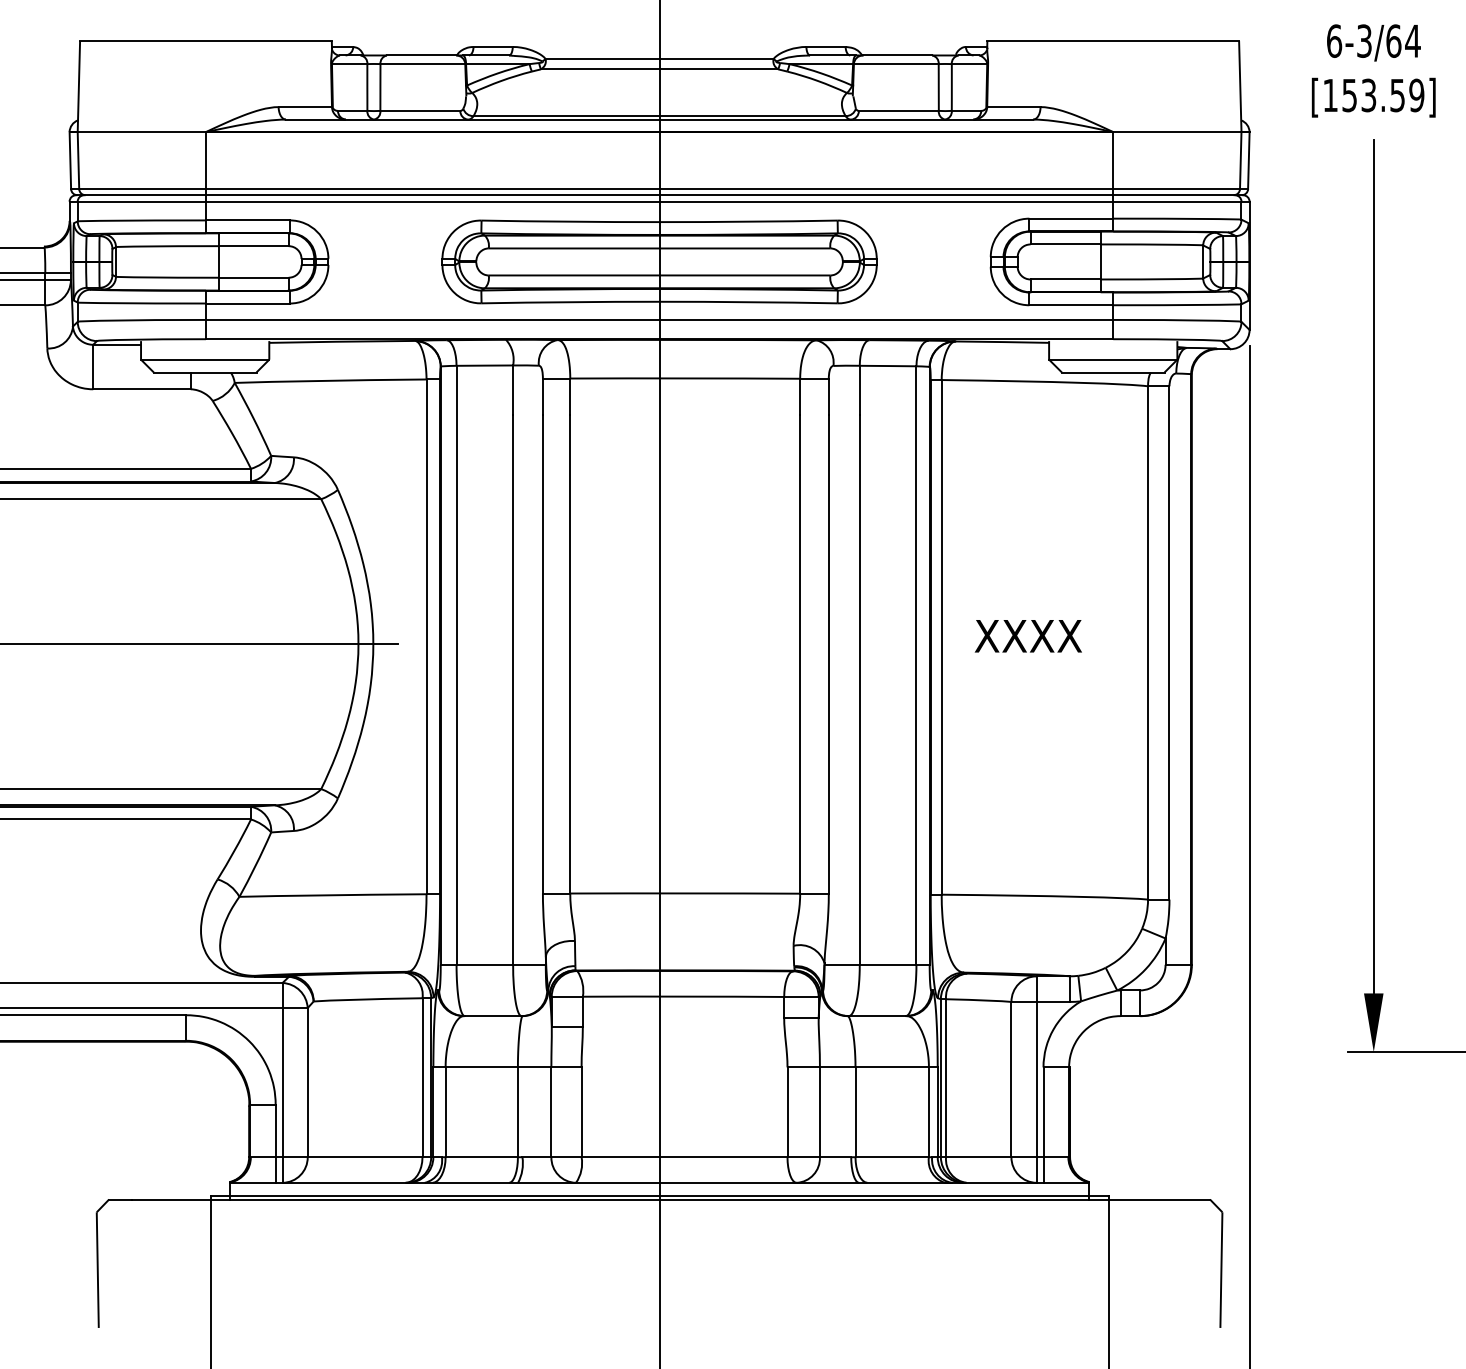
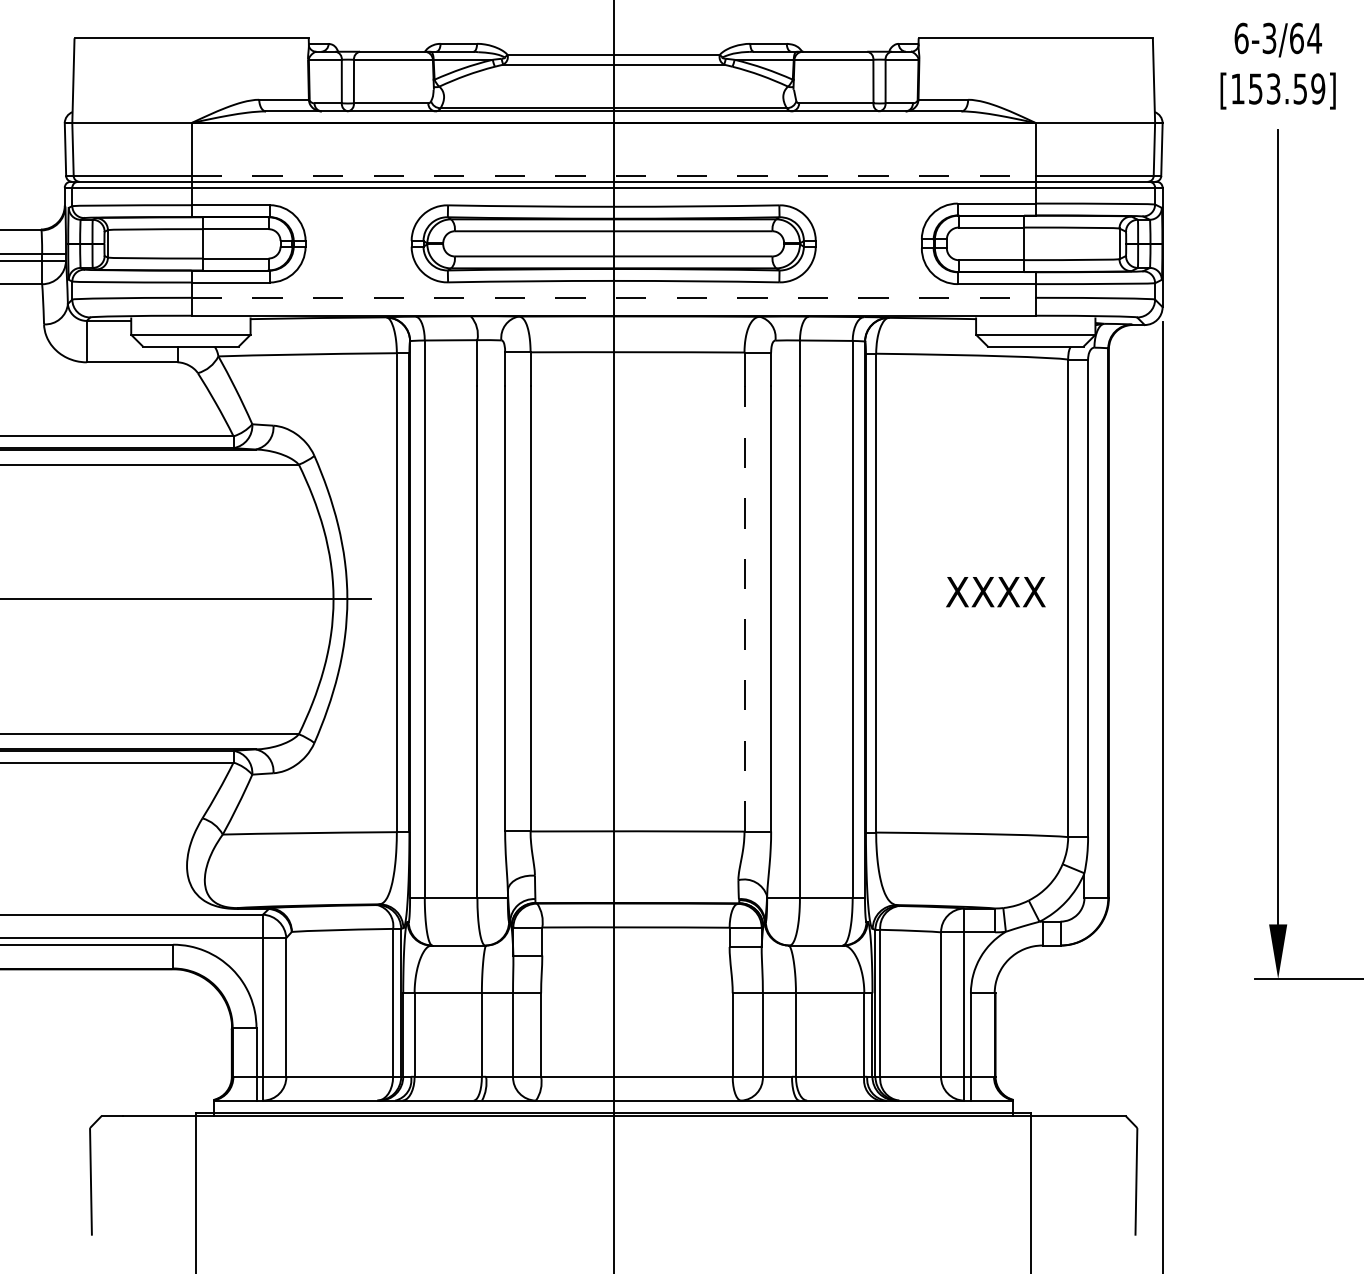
line: (660, 189) -> (614, 176), solid -> dashed
line: (660, 319) -> (614, 297), solid -> dashed
text: (1028, 636) -> (995, 592), moved
line: (800, 653) -> (744, 608), solid -> dashed

